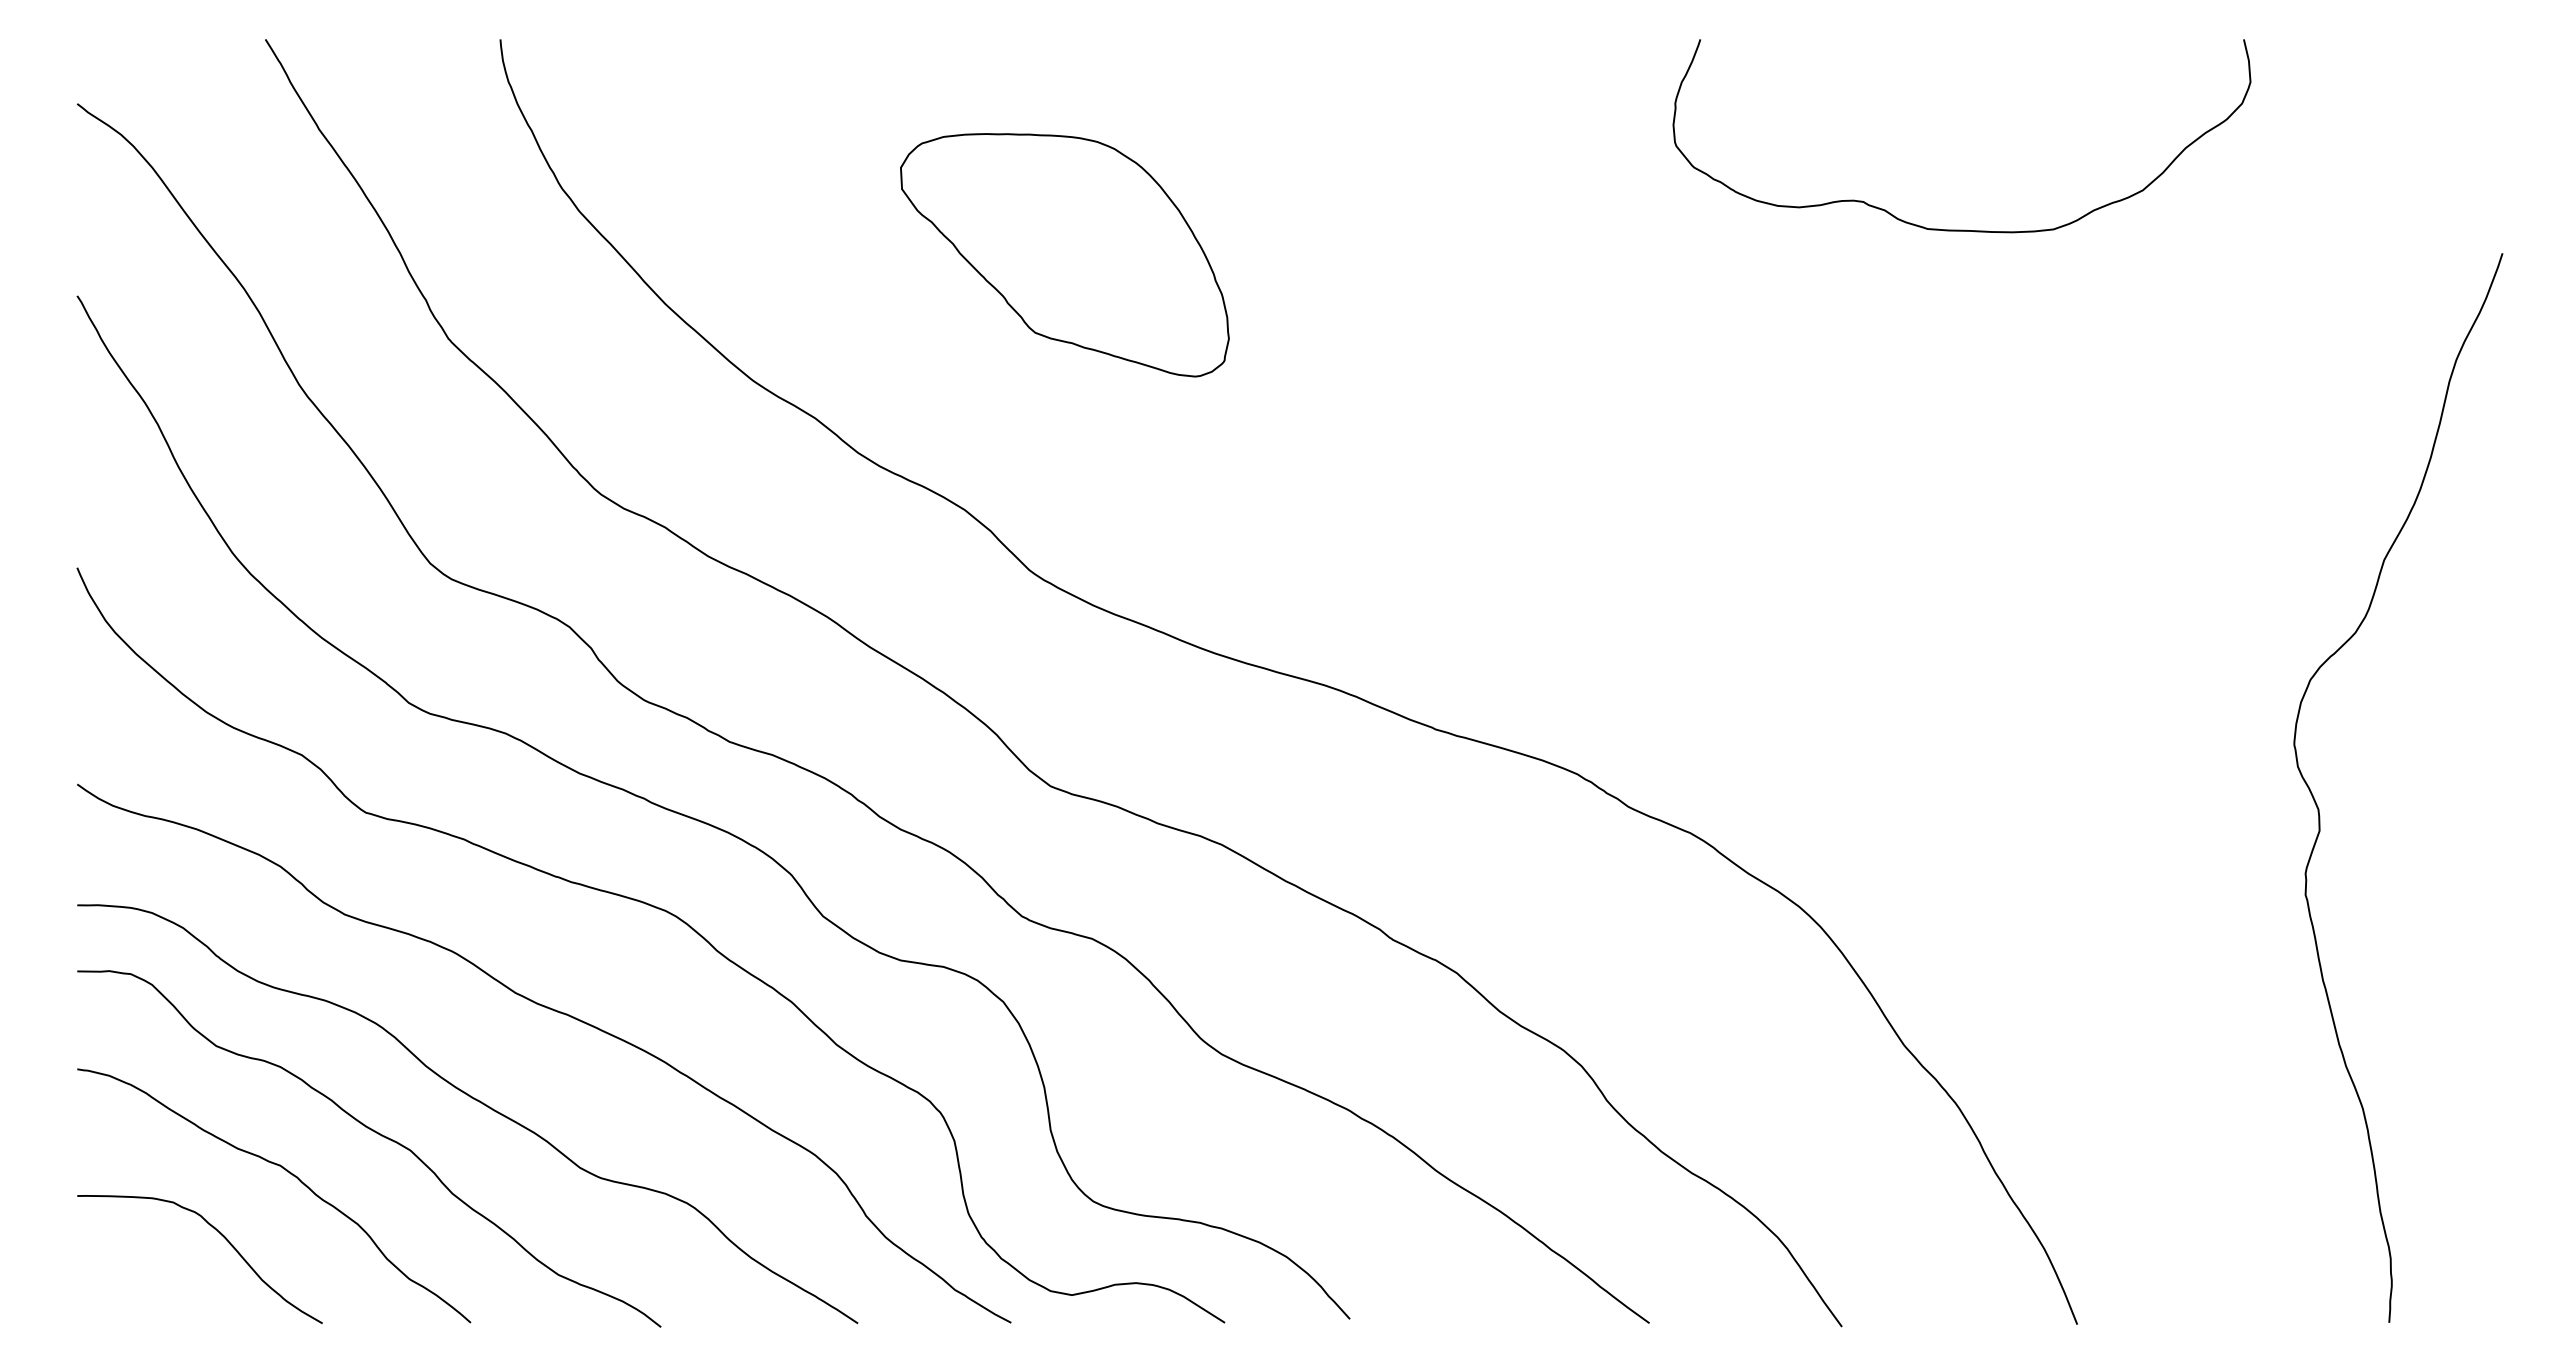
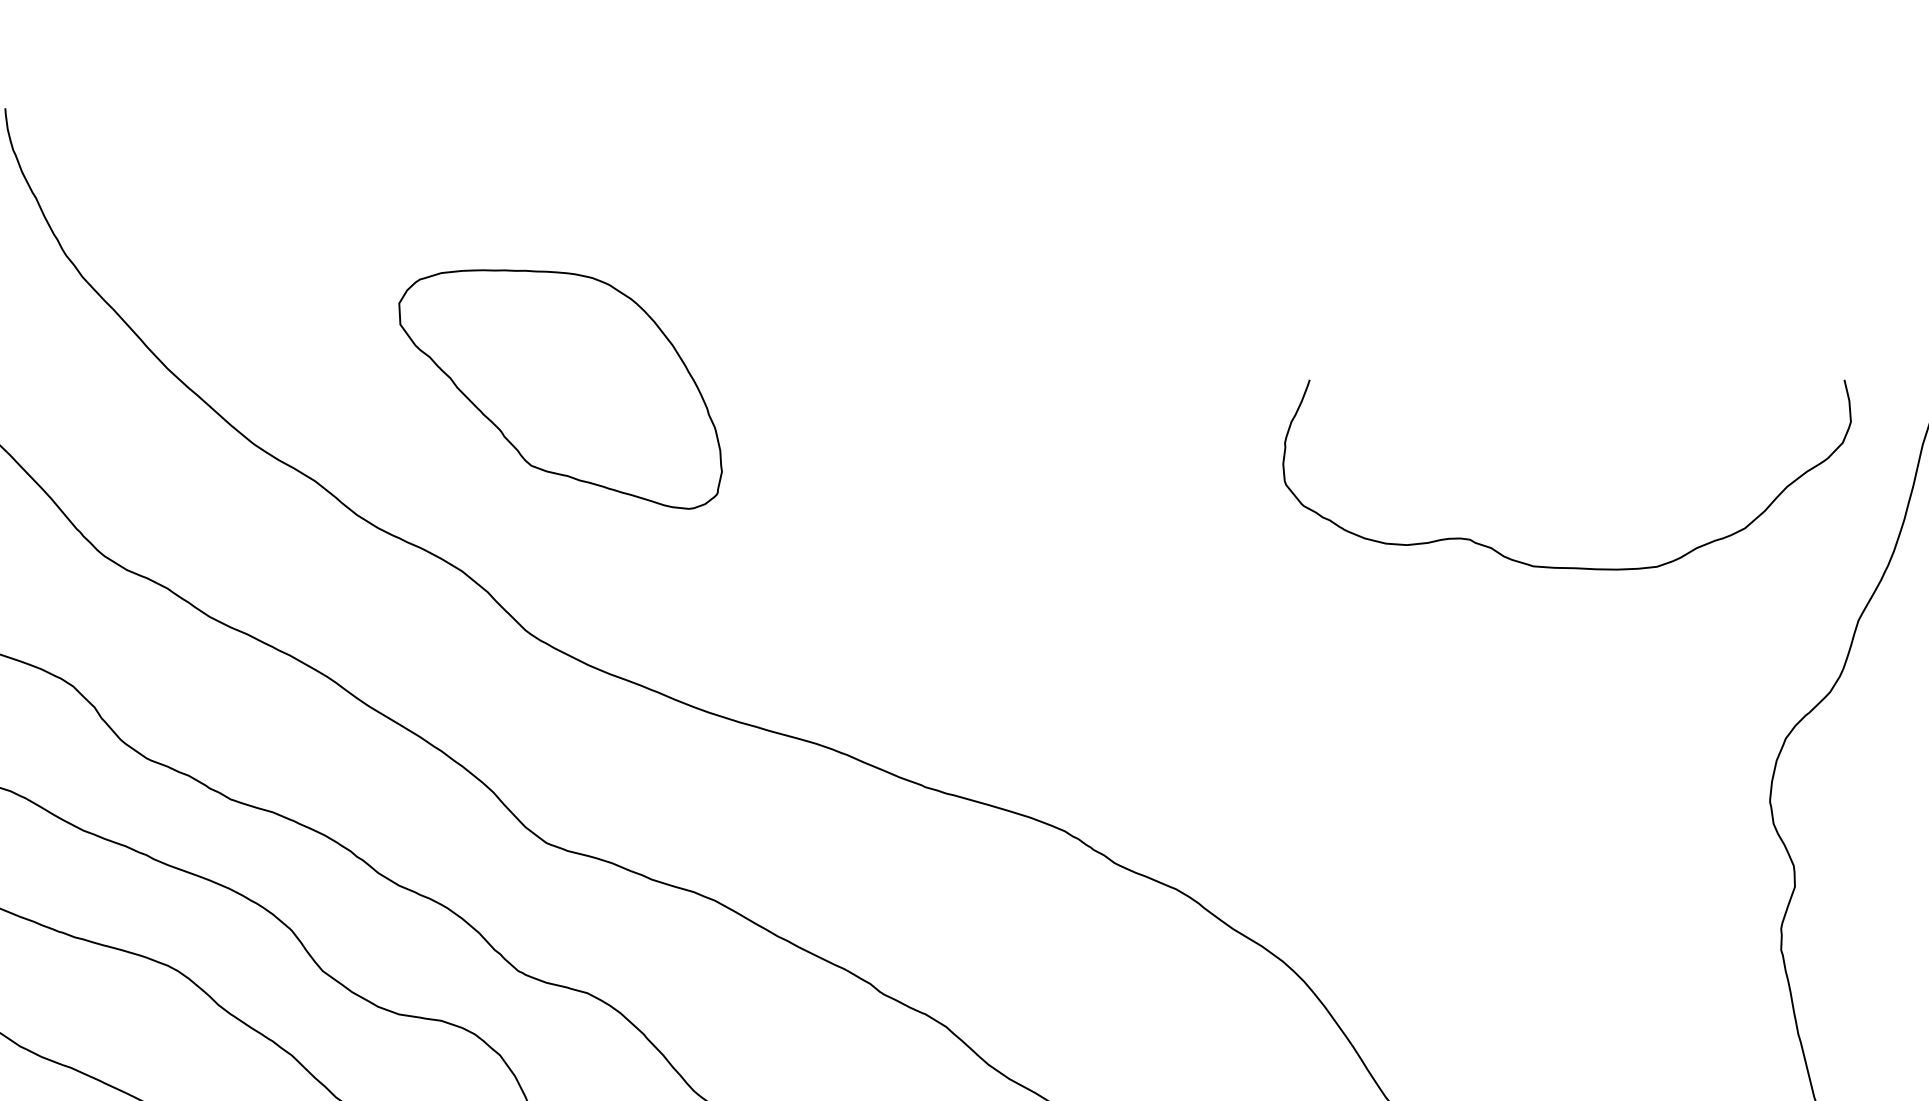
curve: (1961, 229) -> (1566, 566), moved
part: (1064, 255) -> (560, 389), moved

